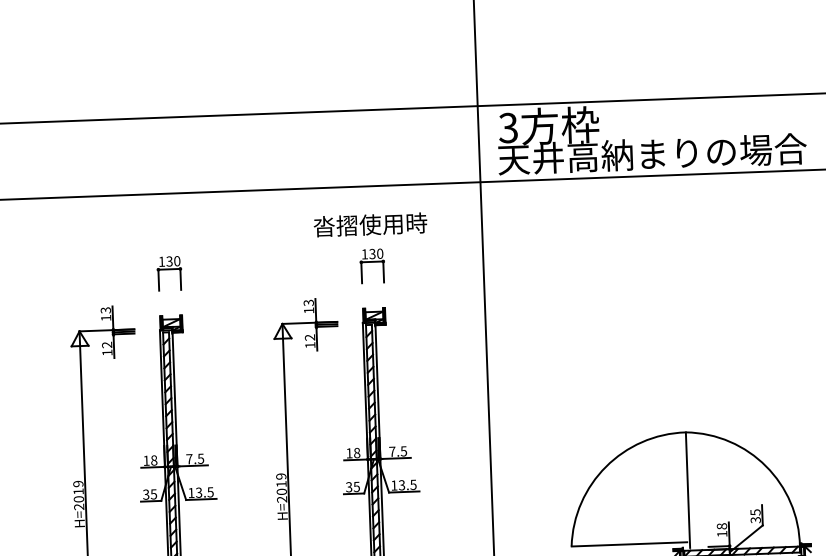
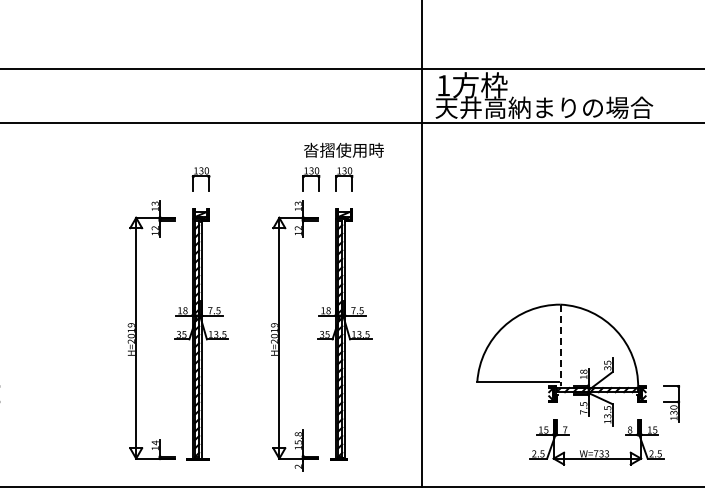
text: (506, 127) -> (442, 85), 3 -> 1
part: (326, 267) -> (311, 179), added
line: (687, 490) -> (560, 345), solid -> dashed

